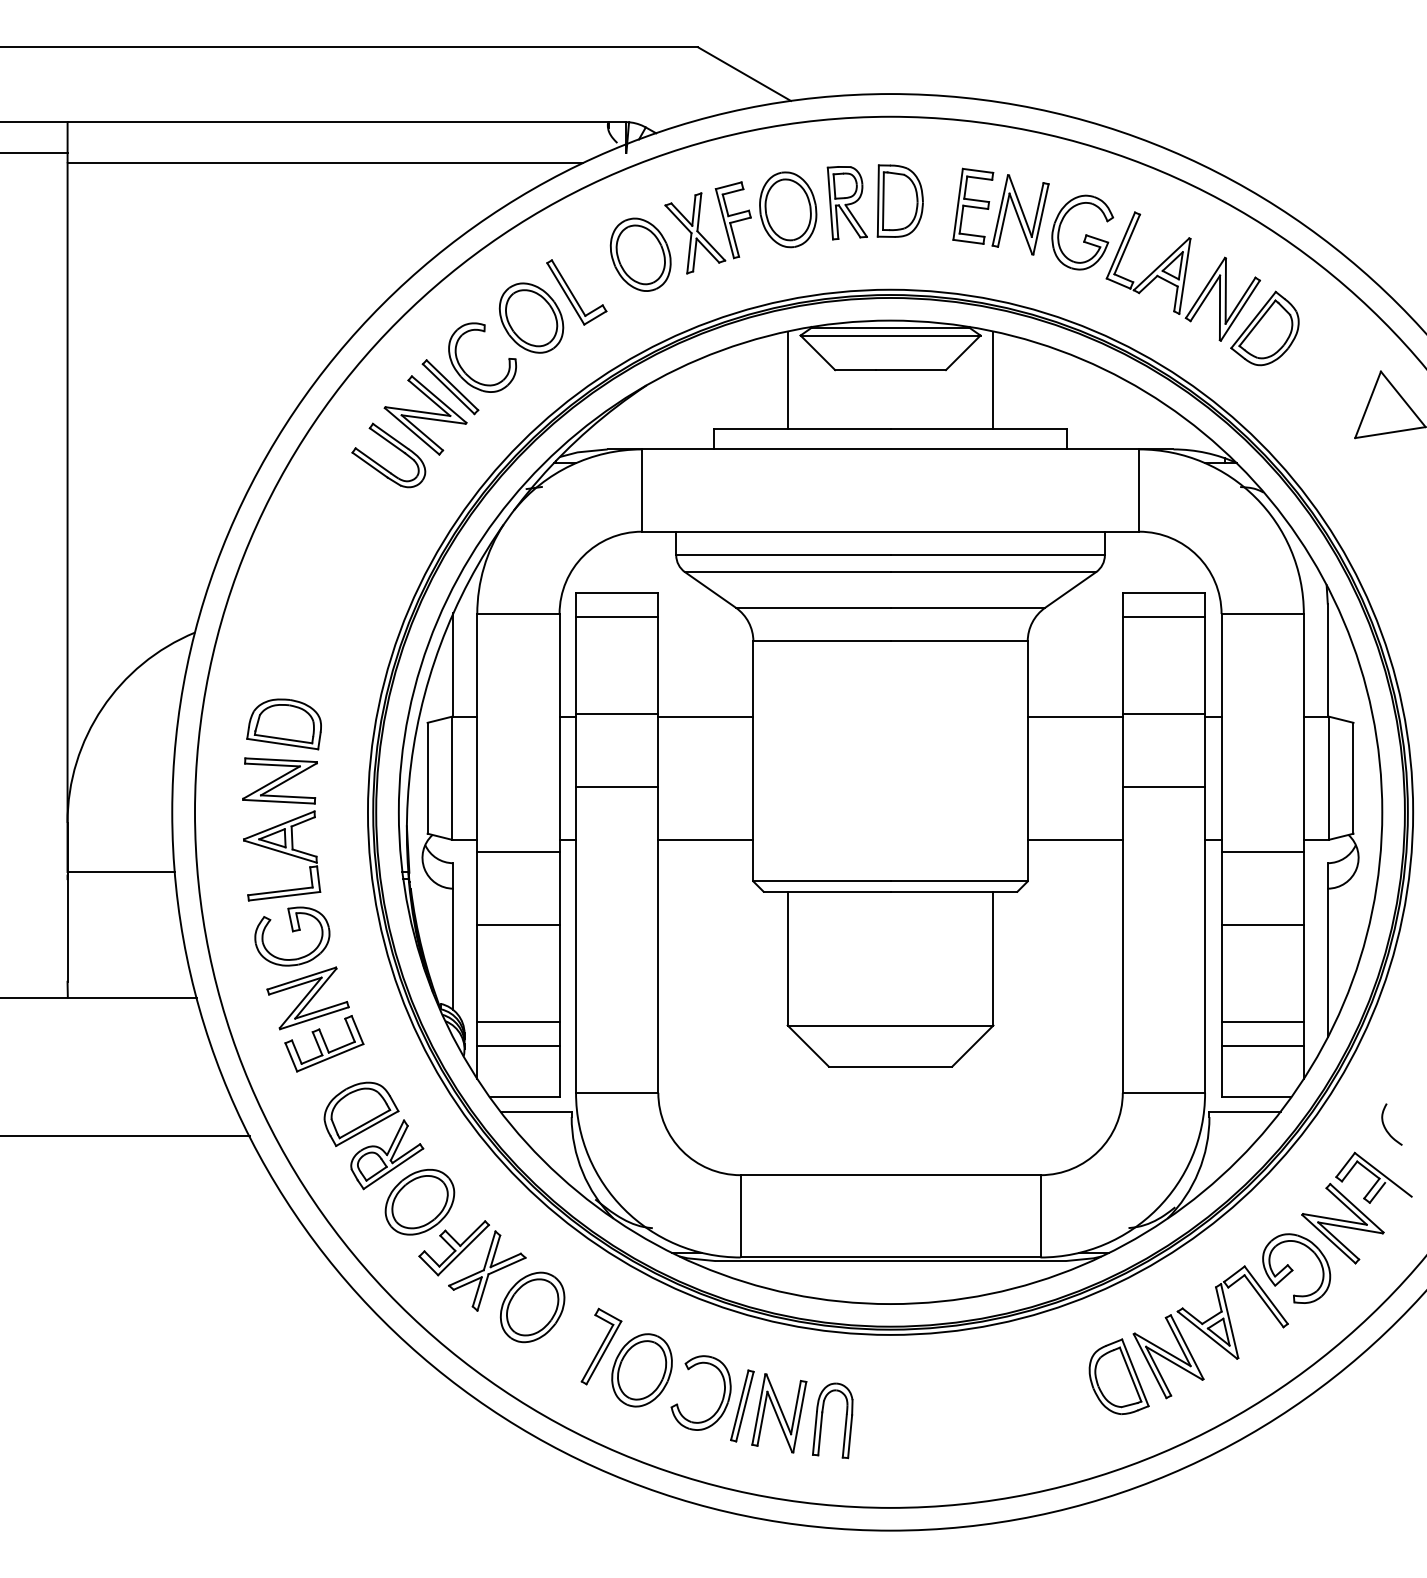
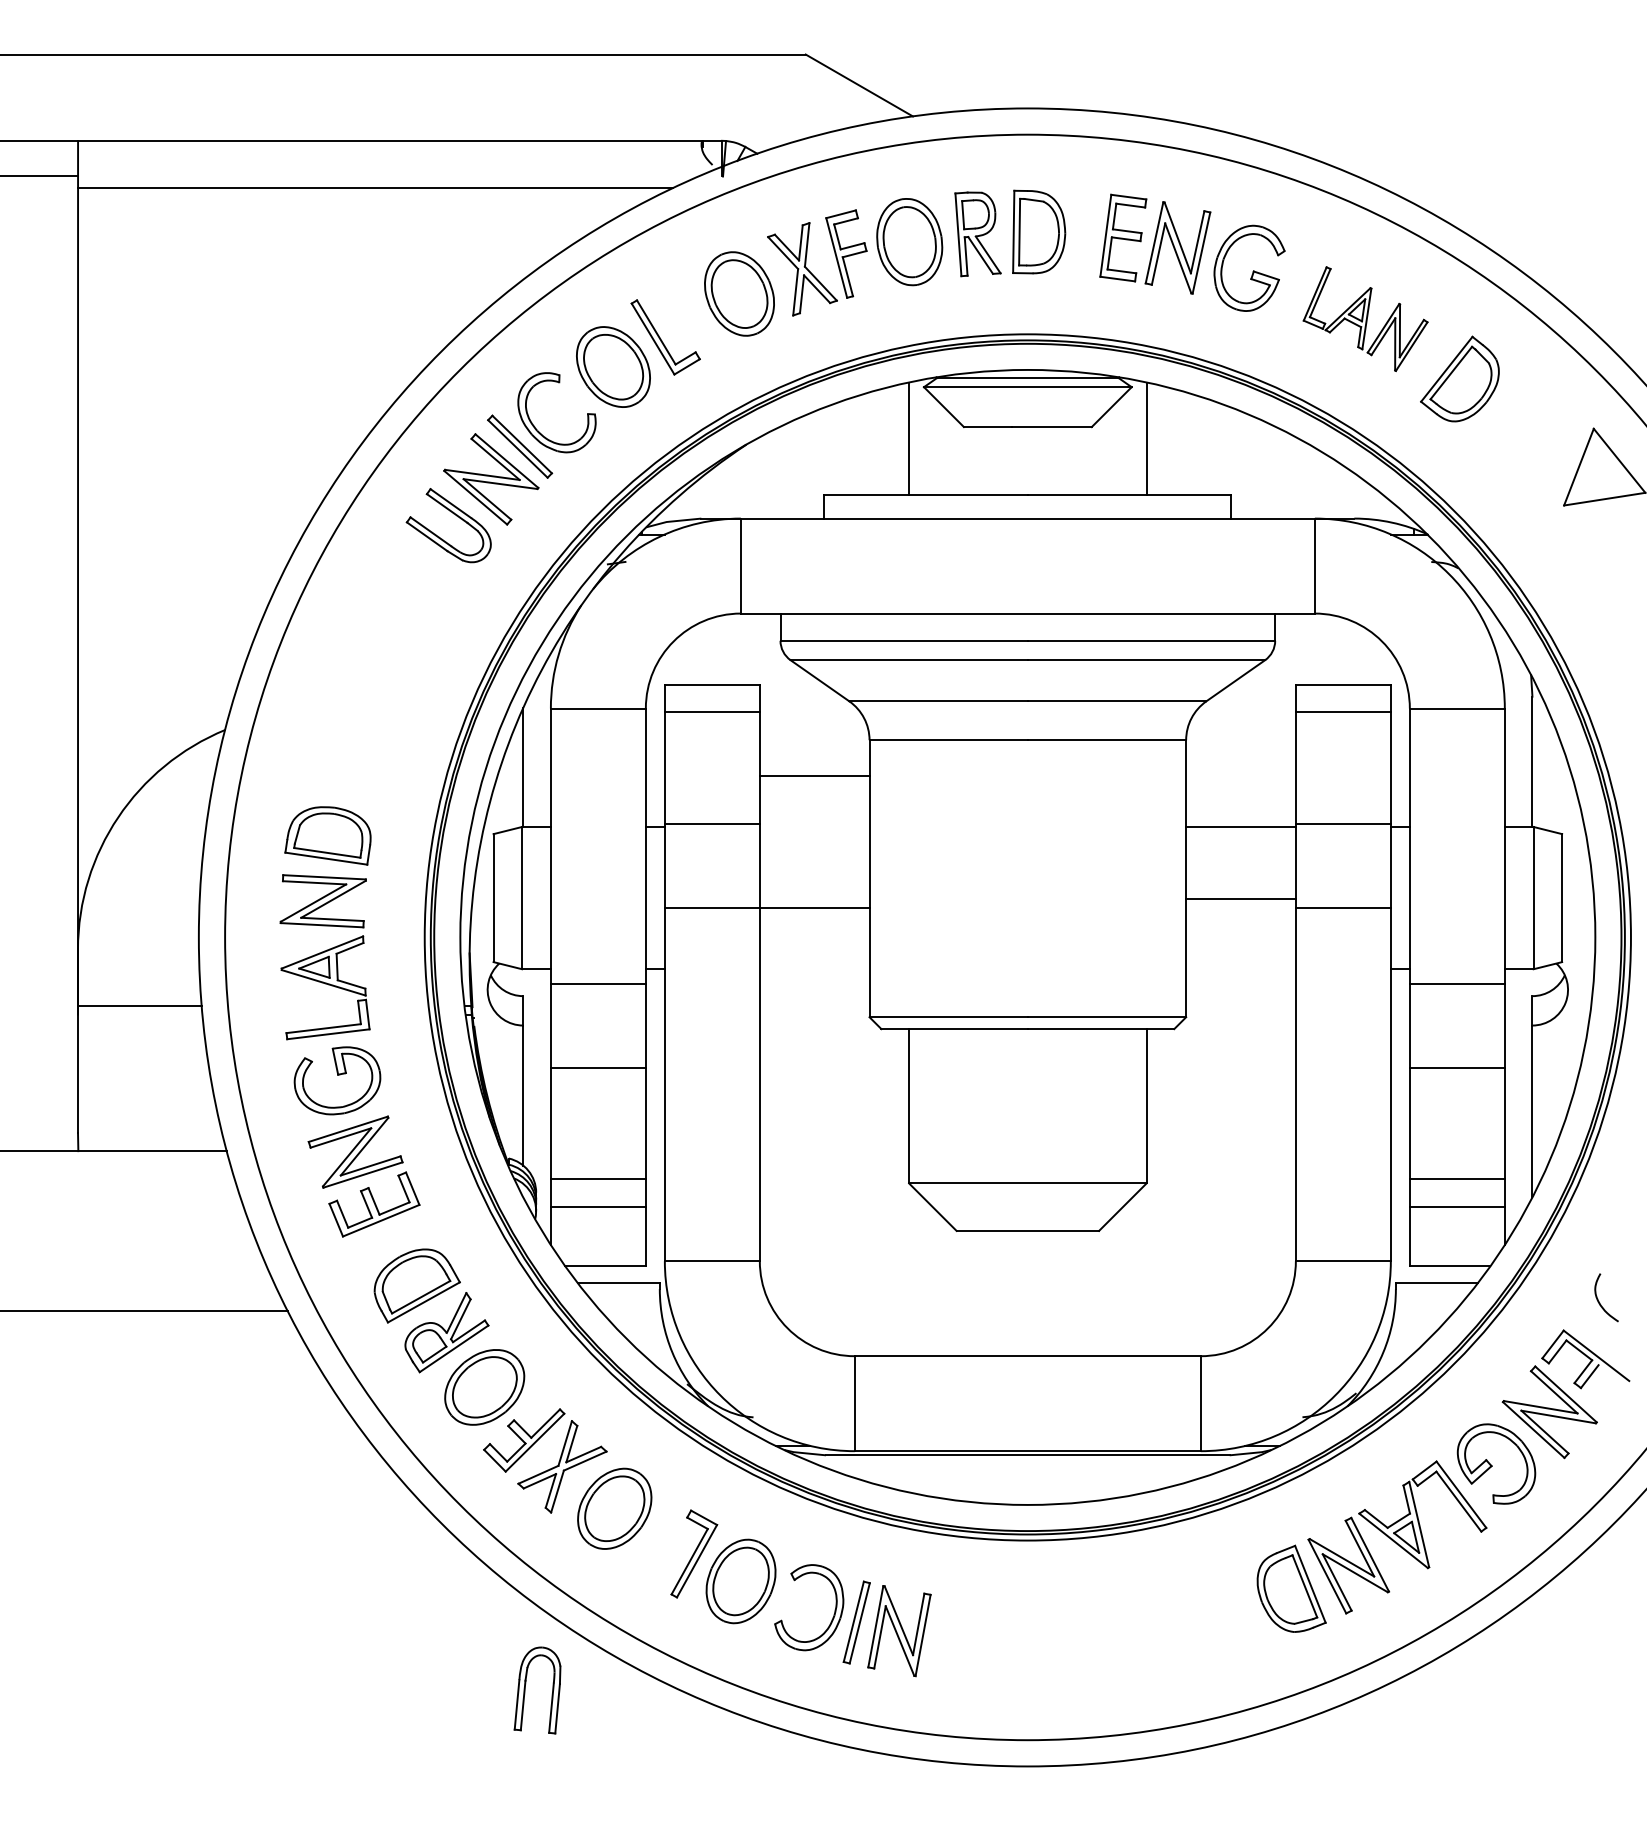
part: (1182, 276) -> (1364, 319), size x0.7
line: (705, 716) -> (814, 776), moved
line: (705, 839) -> (814, 907), moved
line: (1074, 839) -> (1240, 898), moved
part: (822, 1420) -> (525, 1690), moved

